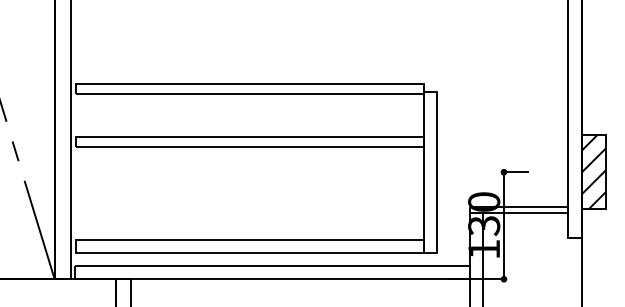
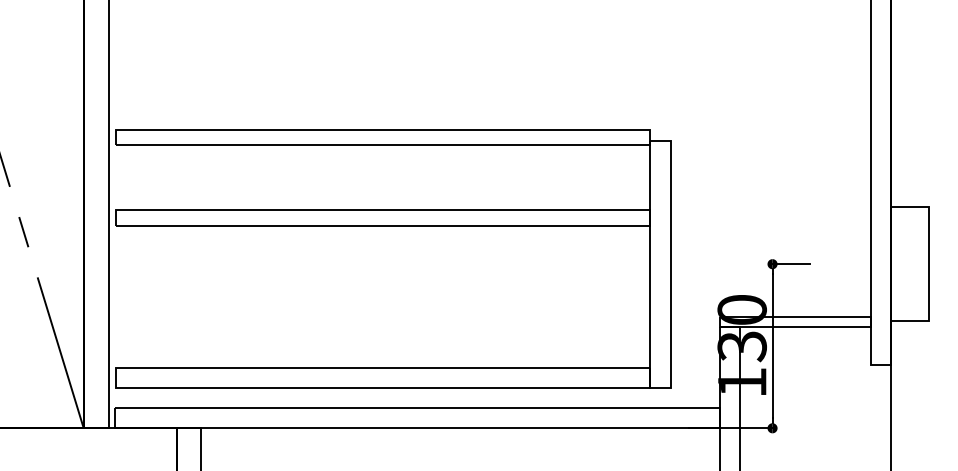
hatch: (593, 172) -> (909, 264), removed

